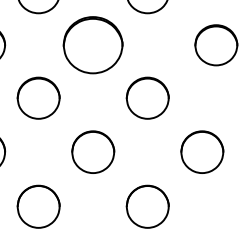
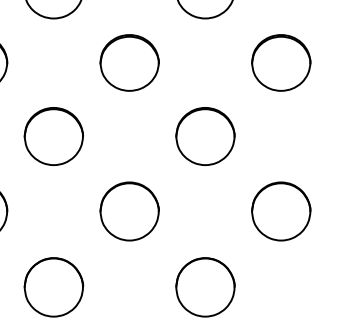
part: (93, 45) -> (130, 63), size x0.71
part: (216, 45) -> (281, 63), moved

